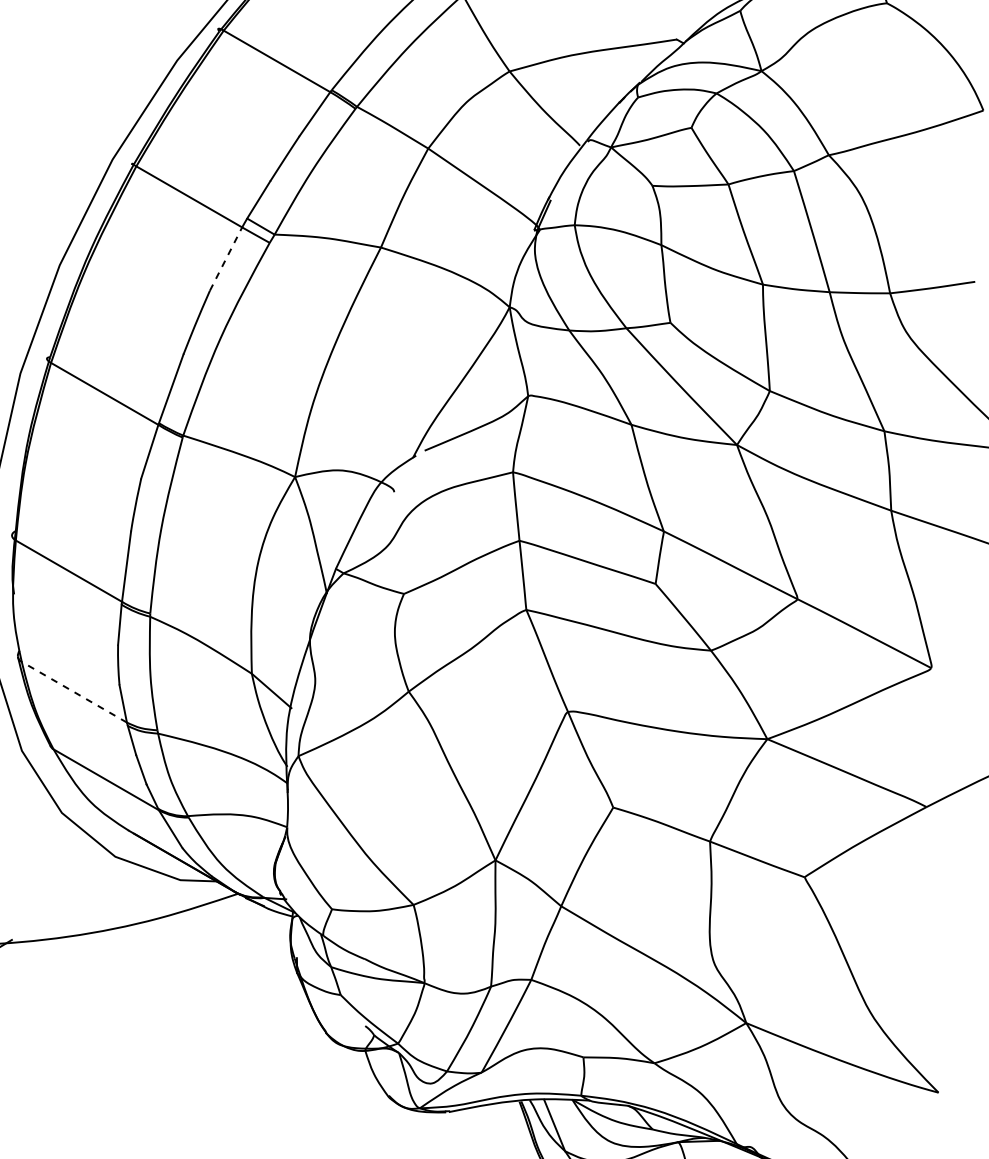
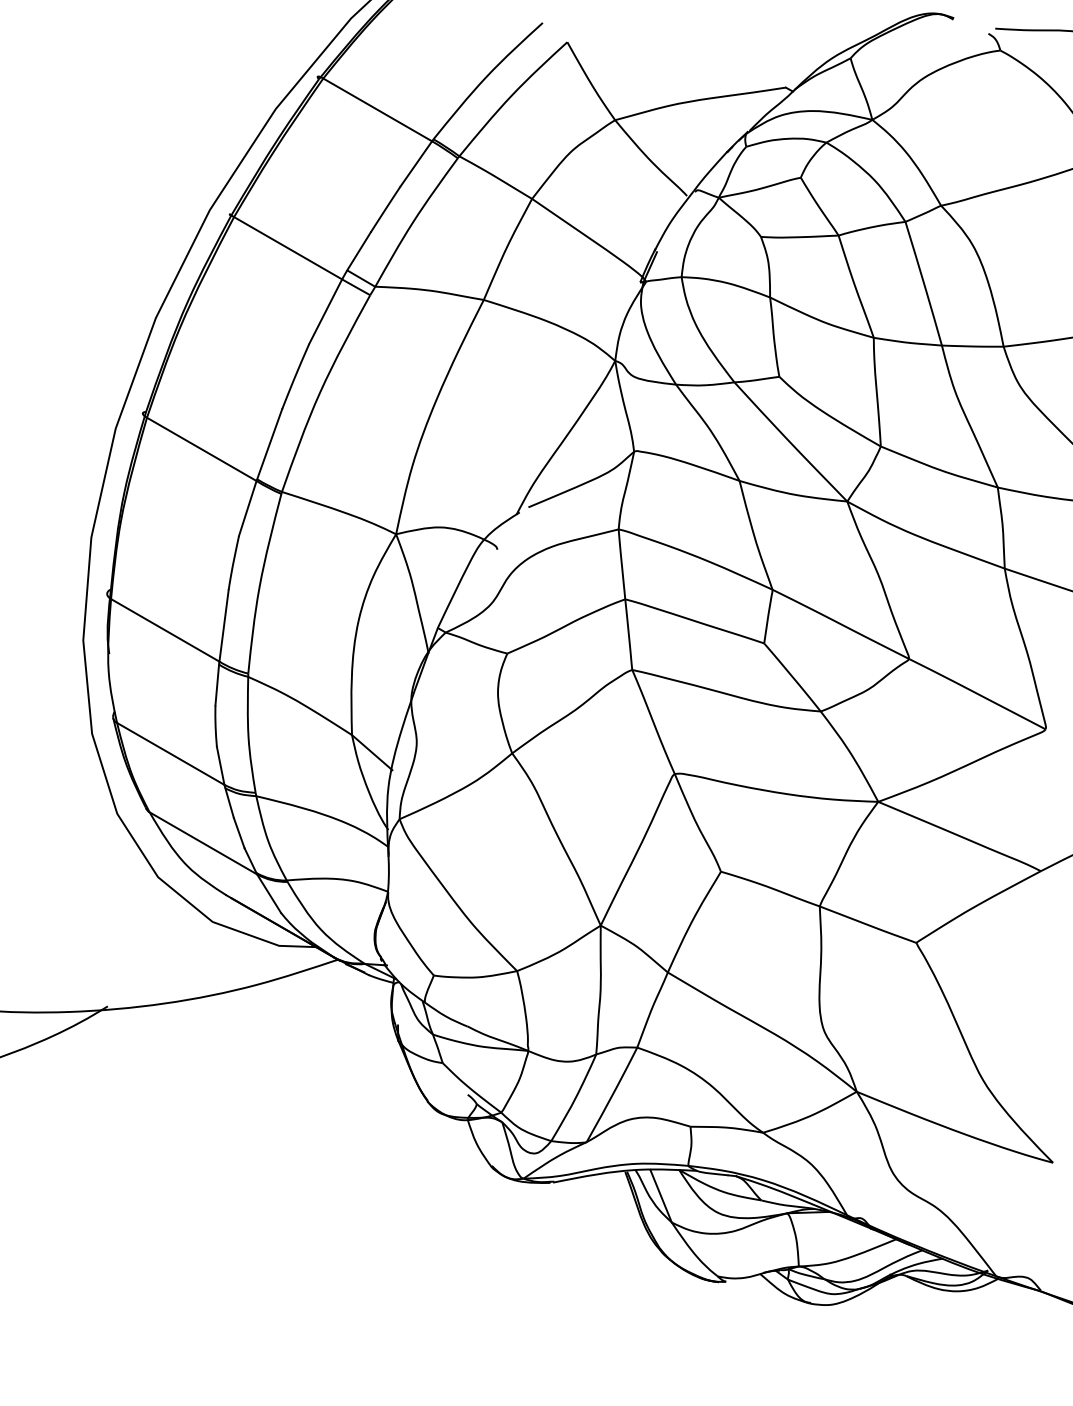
line: (225, 258) -> (325, 311), dashed -> solid
line: (74, 691) -> (170, 753), dashed -> solid

